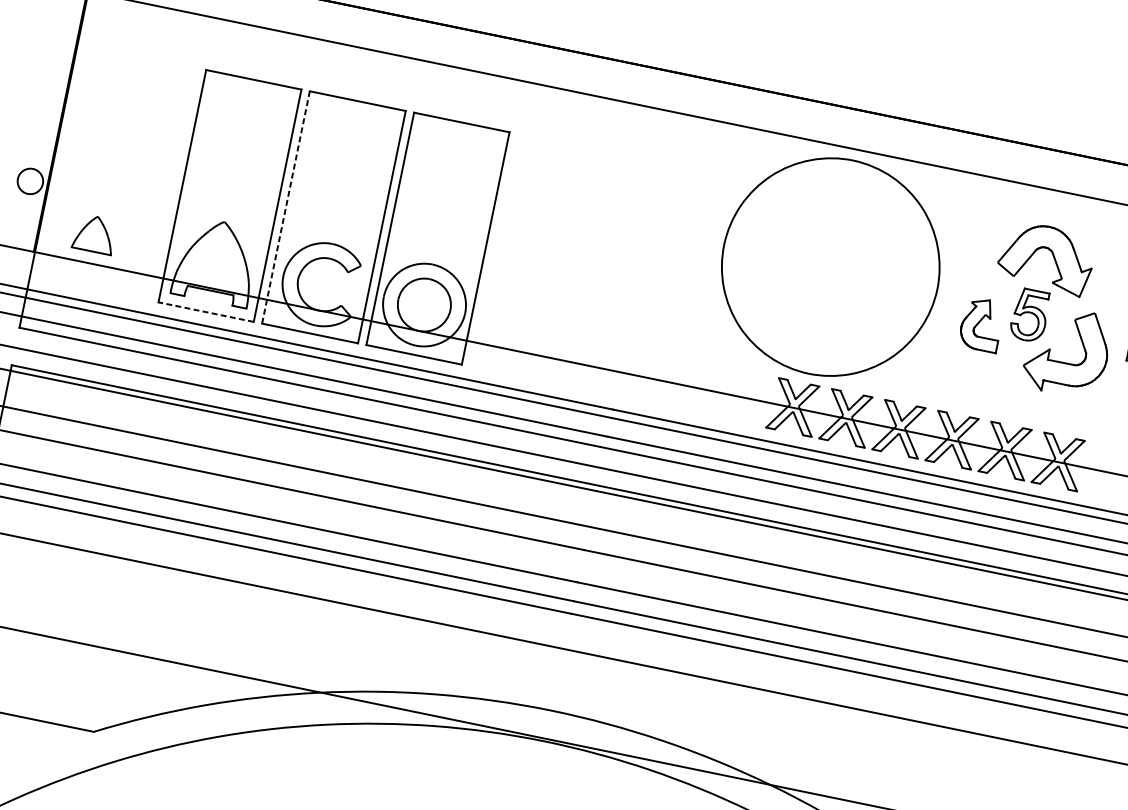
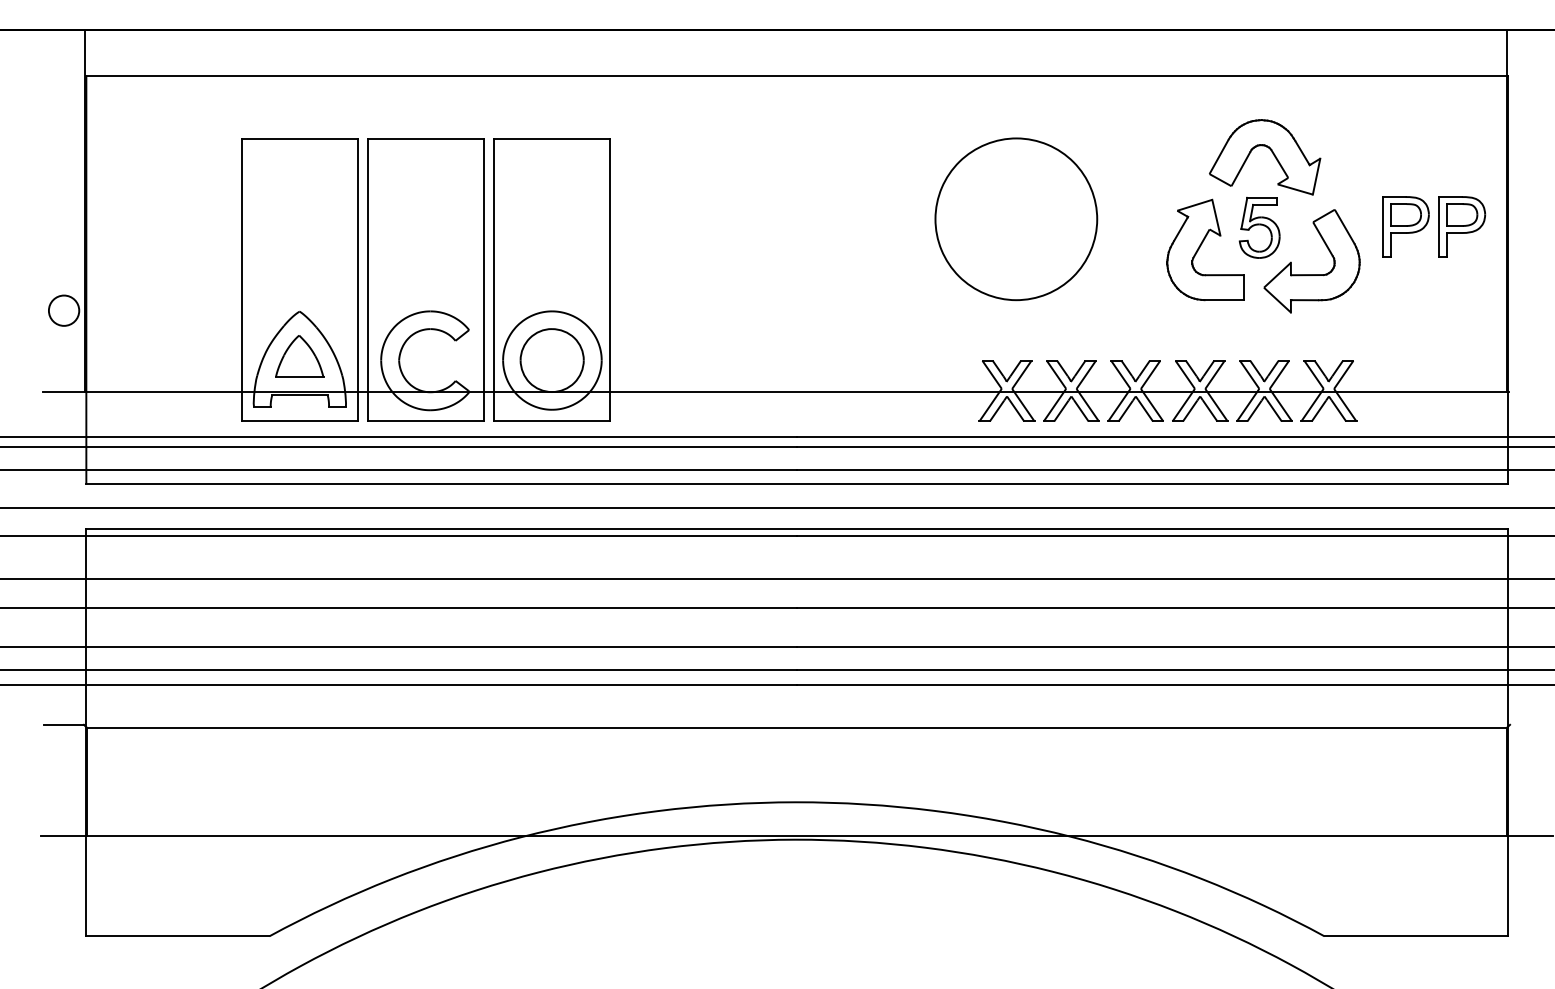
line: (285, 207) -> (367, 279), dashed -> solid
part: (94, 233) -> (299, 356), moved
part: (830, 267) -> (1016, 219), size x0.62
line: (205, 311) -> (299, 420), dashed -> solid
part: (981, 324) -> (1205, 249), size x1.67

